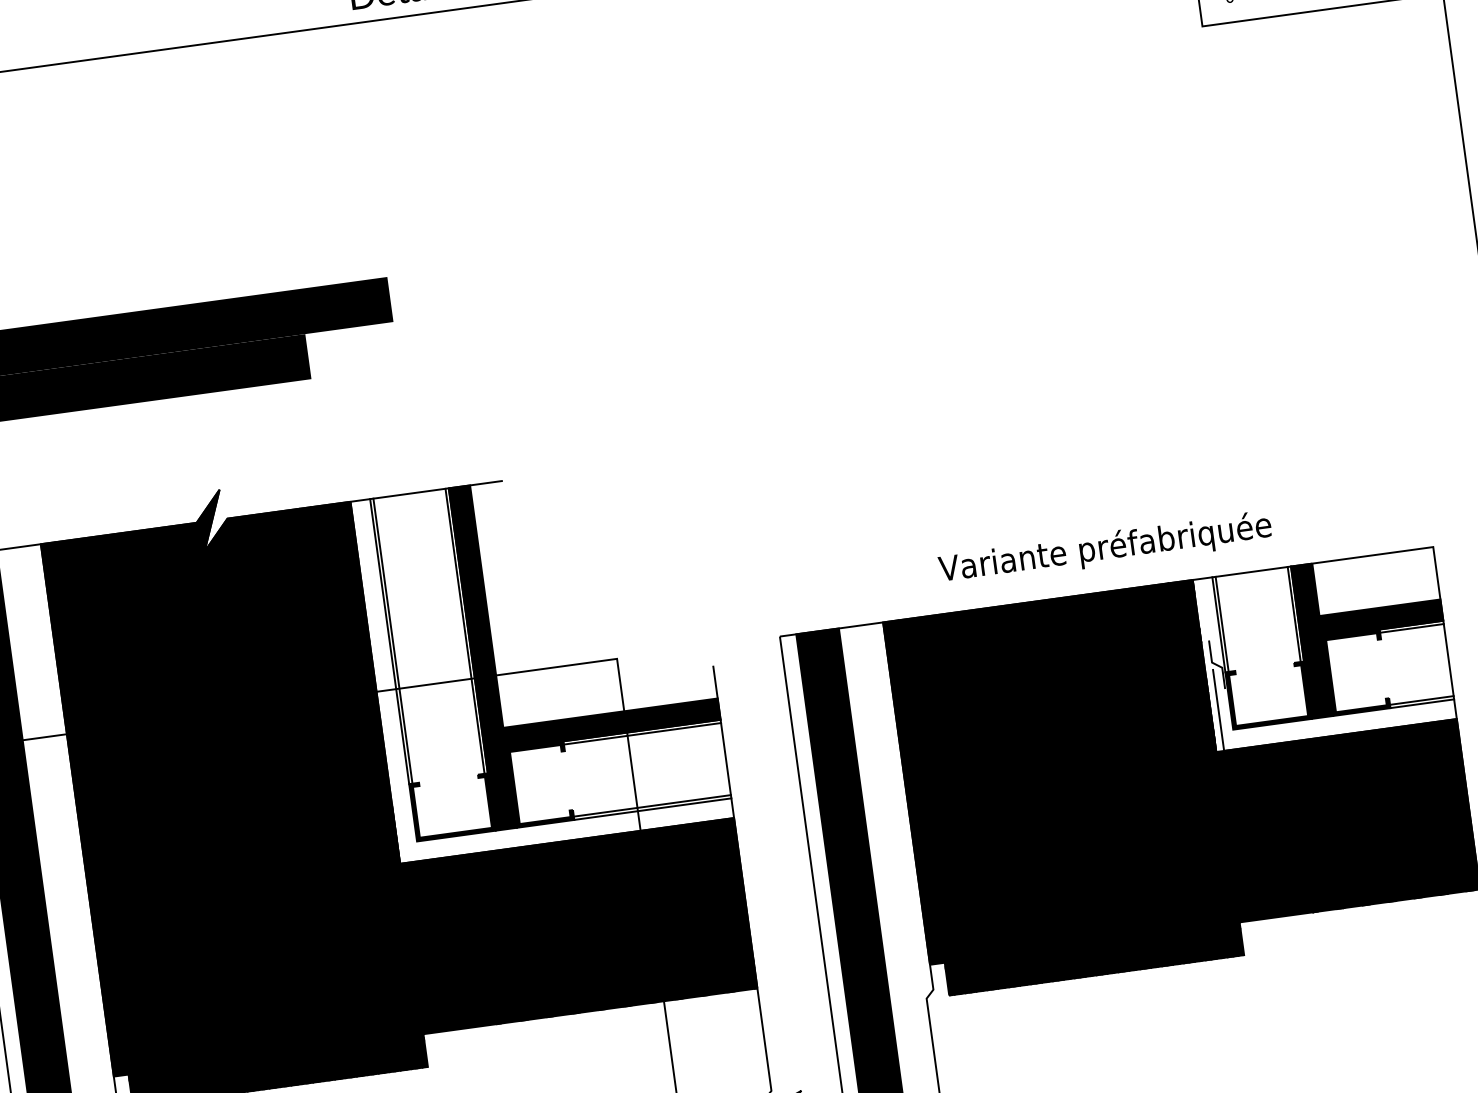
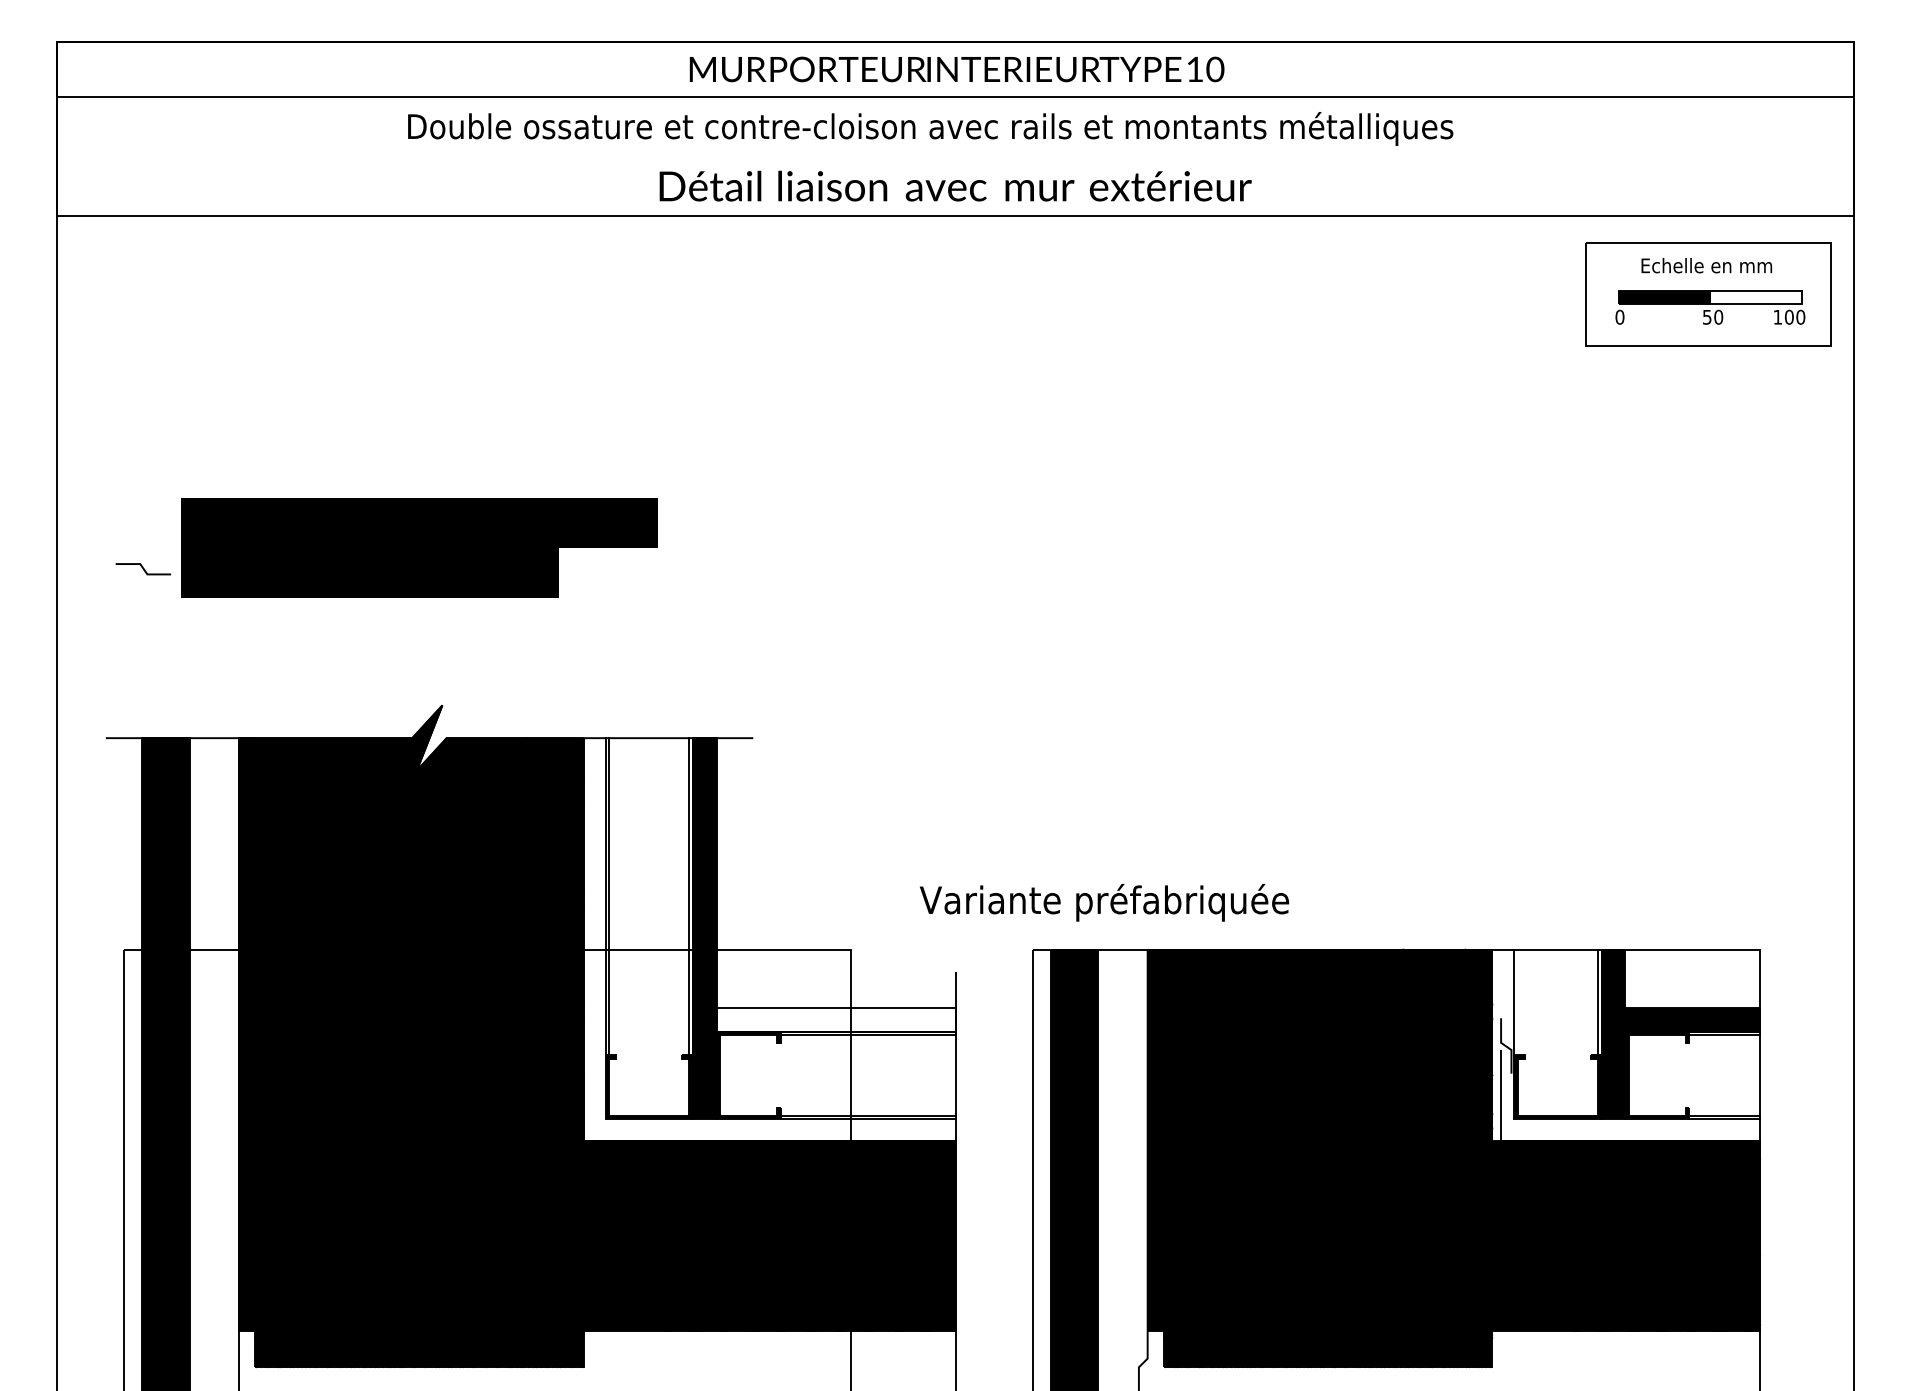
text: (1105, 548) -> (1104, 902), moved
line: (1221, 624) -> (1517, 1002), removed
fill: (611, 723) -> (835, 1019), removed

